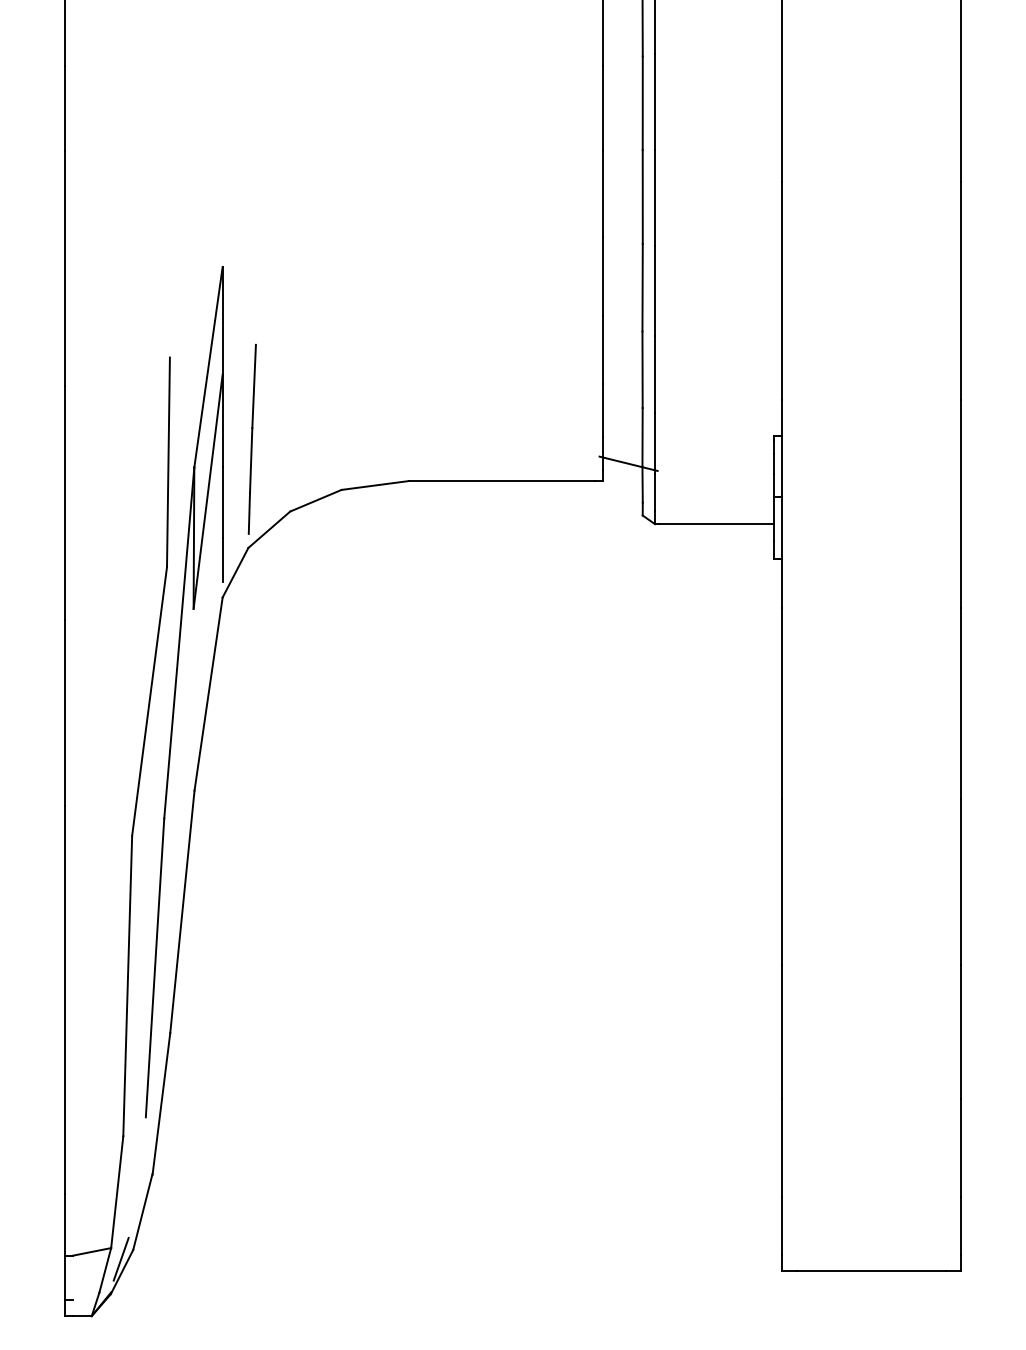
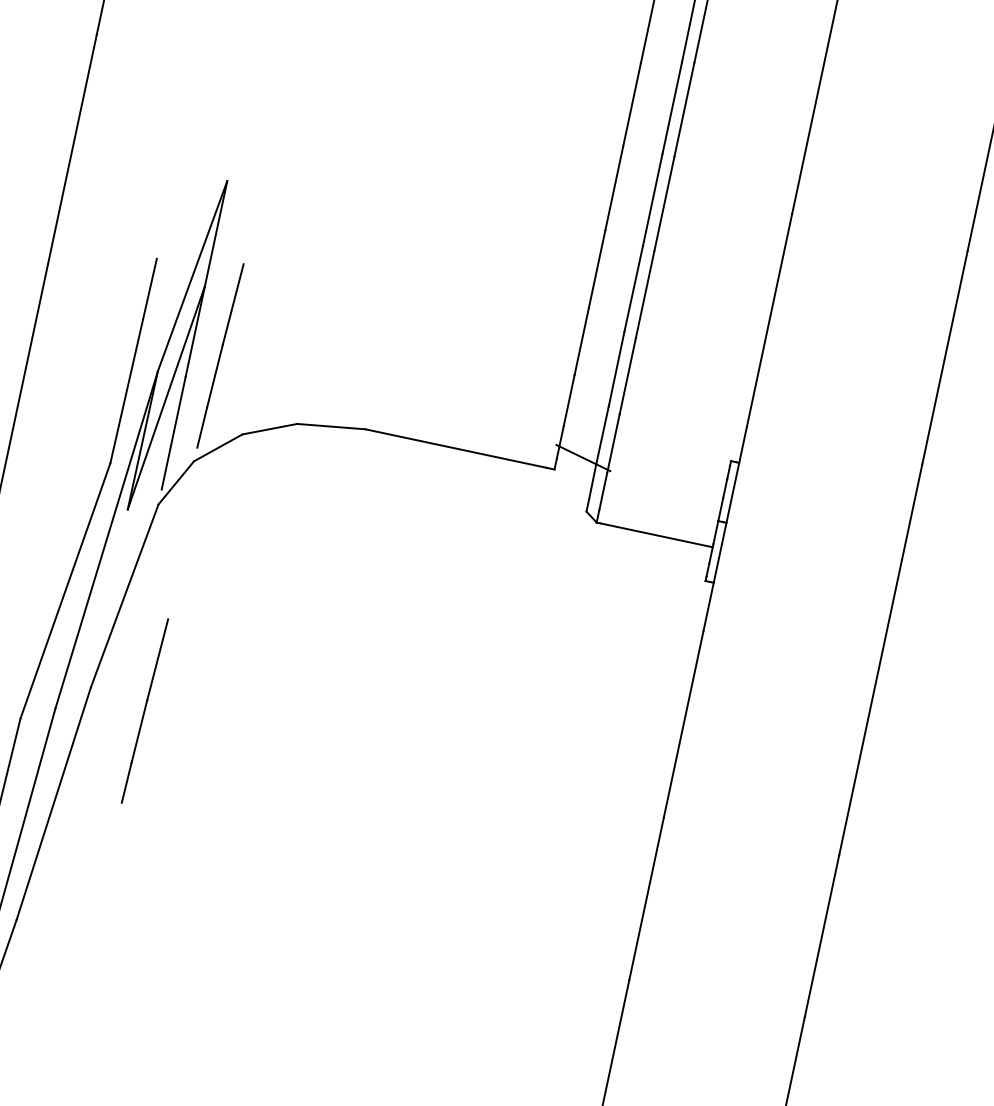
line: (251, 802) -> (144, 710), added

